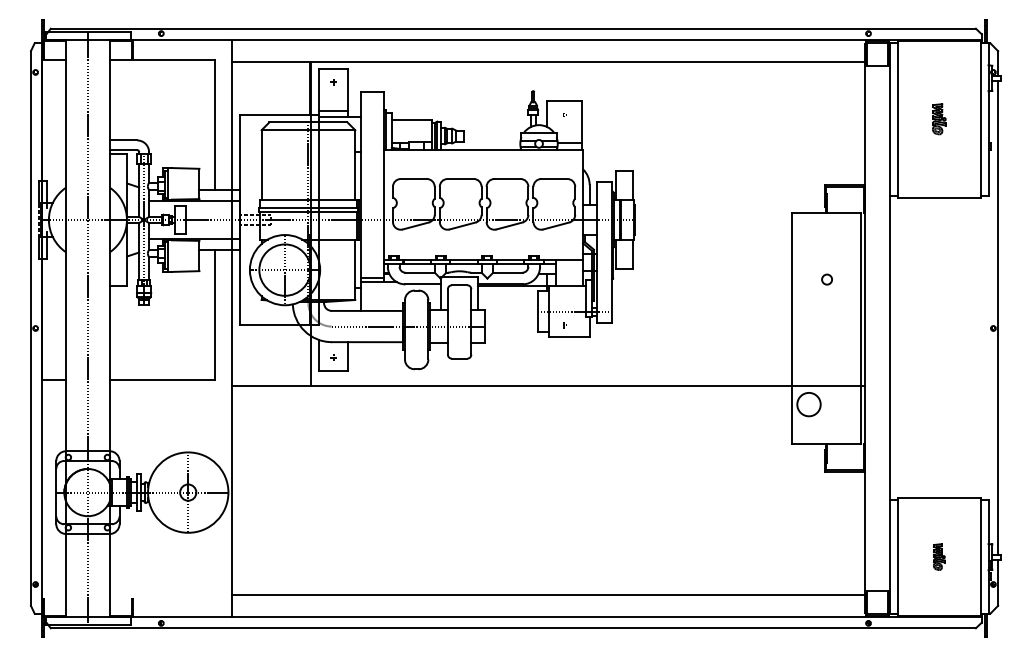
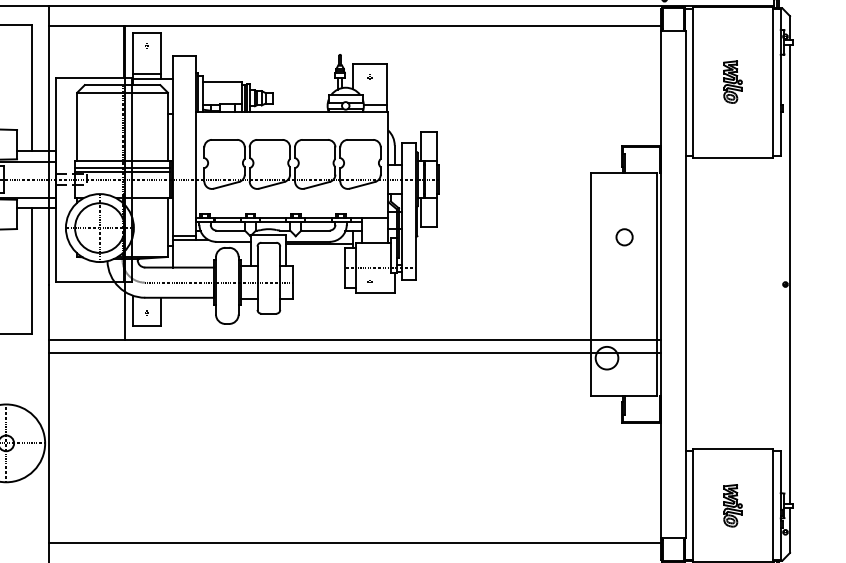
part: (939, 118) -> (733, 81), size x1.43
circle: (826, 279) -> (623, 237), size x1.67
line: (548, 399) -> (354, 353), added
part: (939, 556) -> (733, 505), size x1.67

